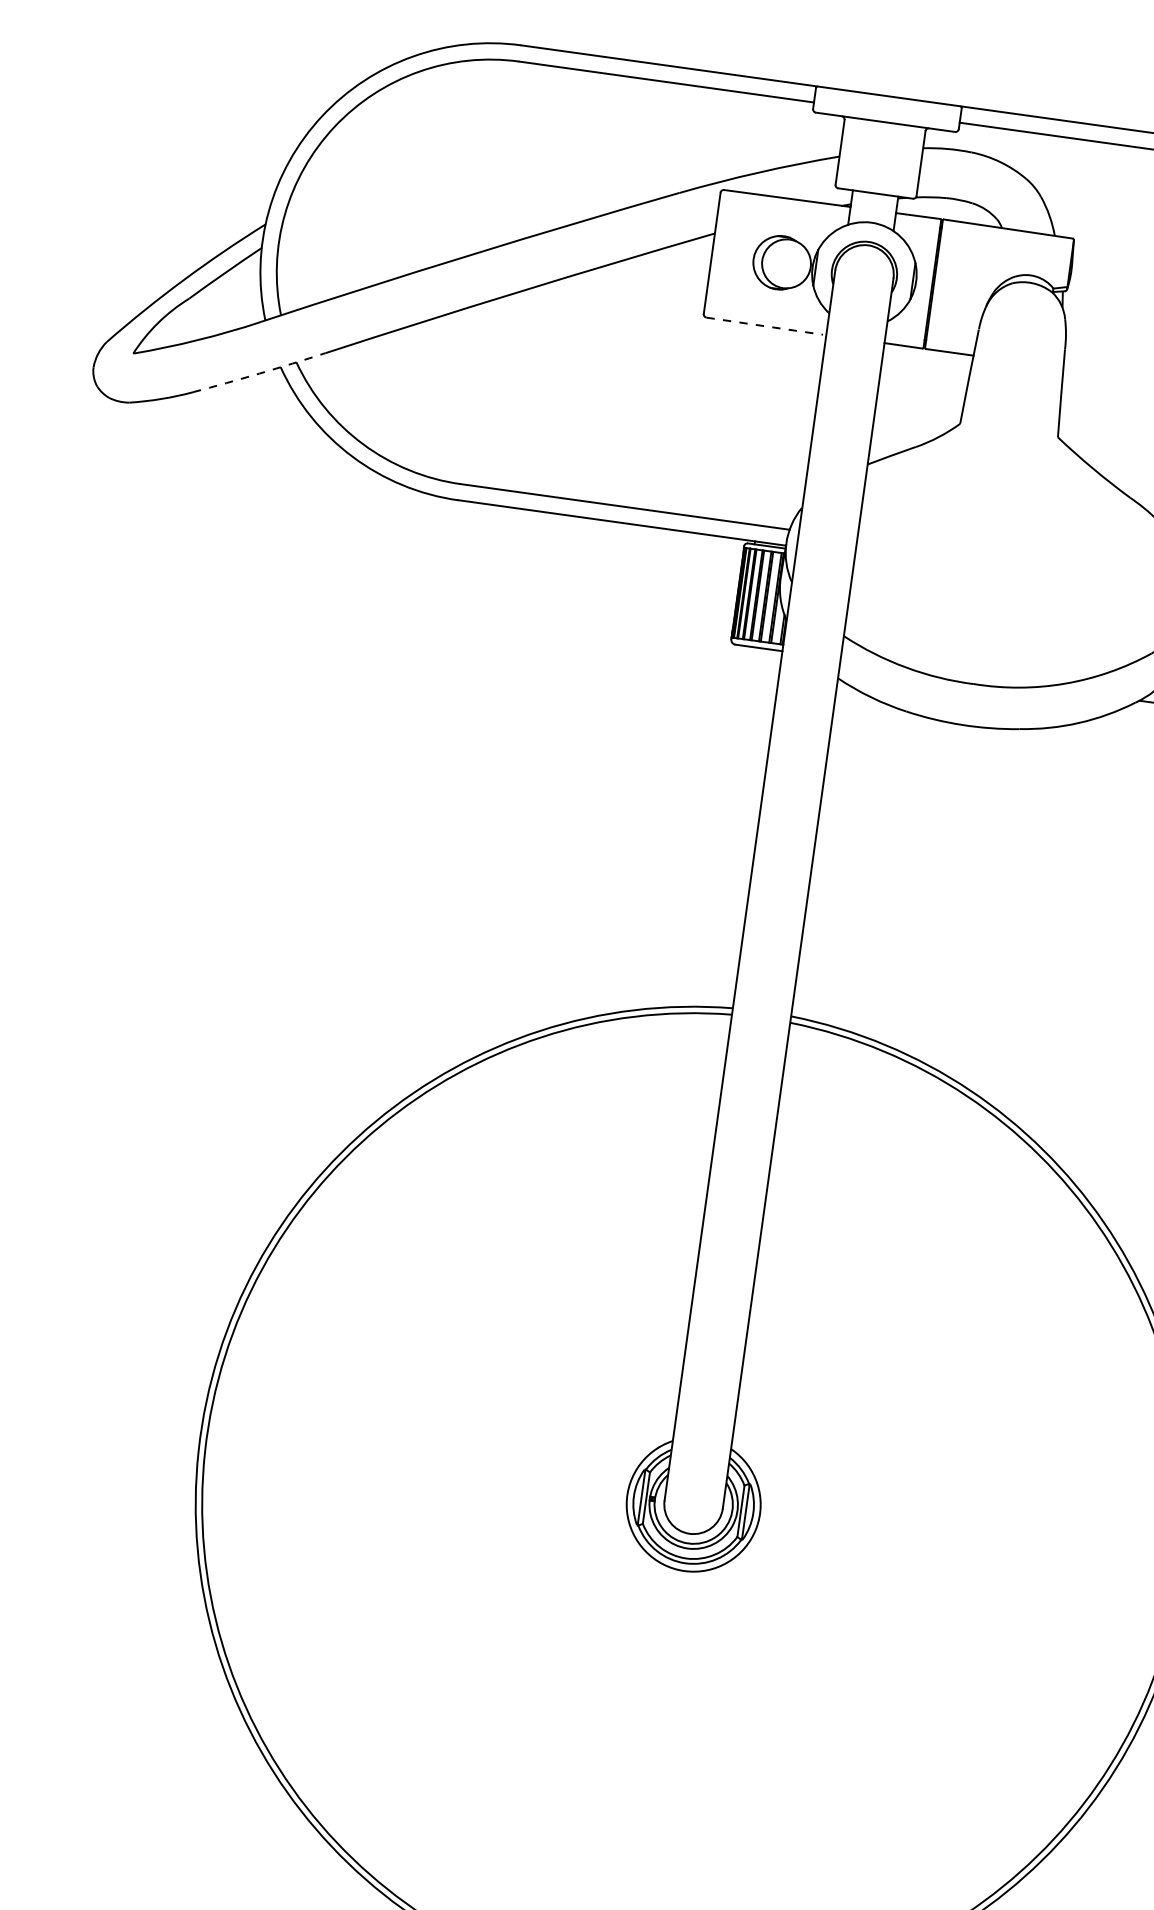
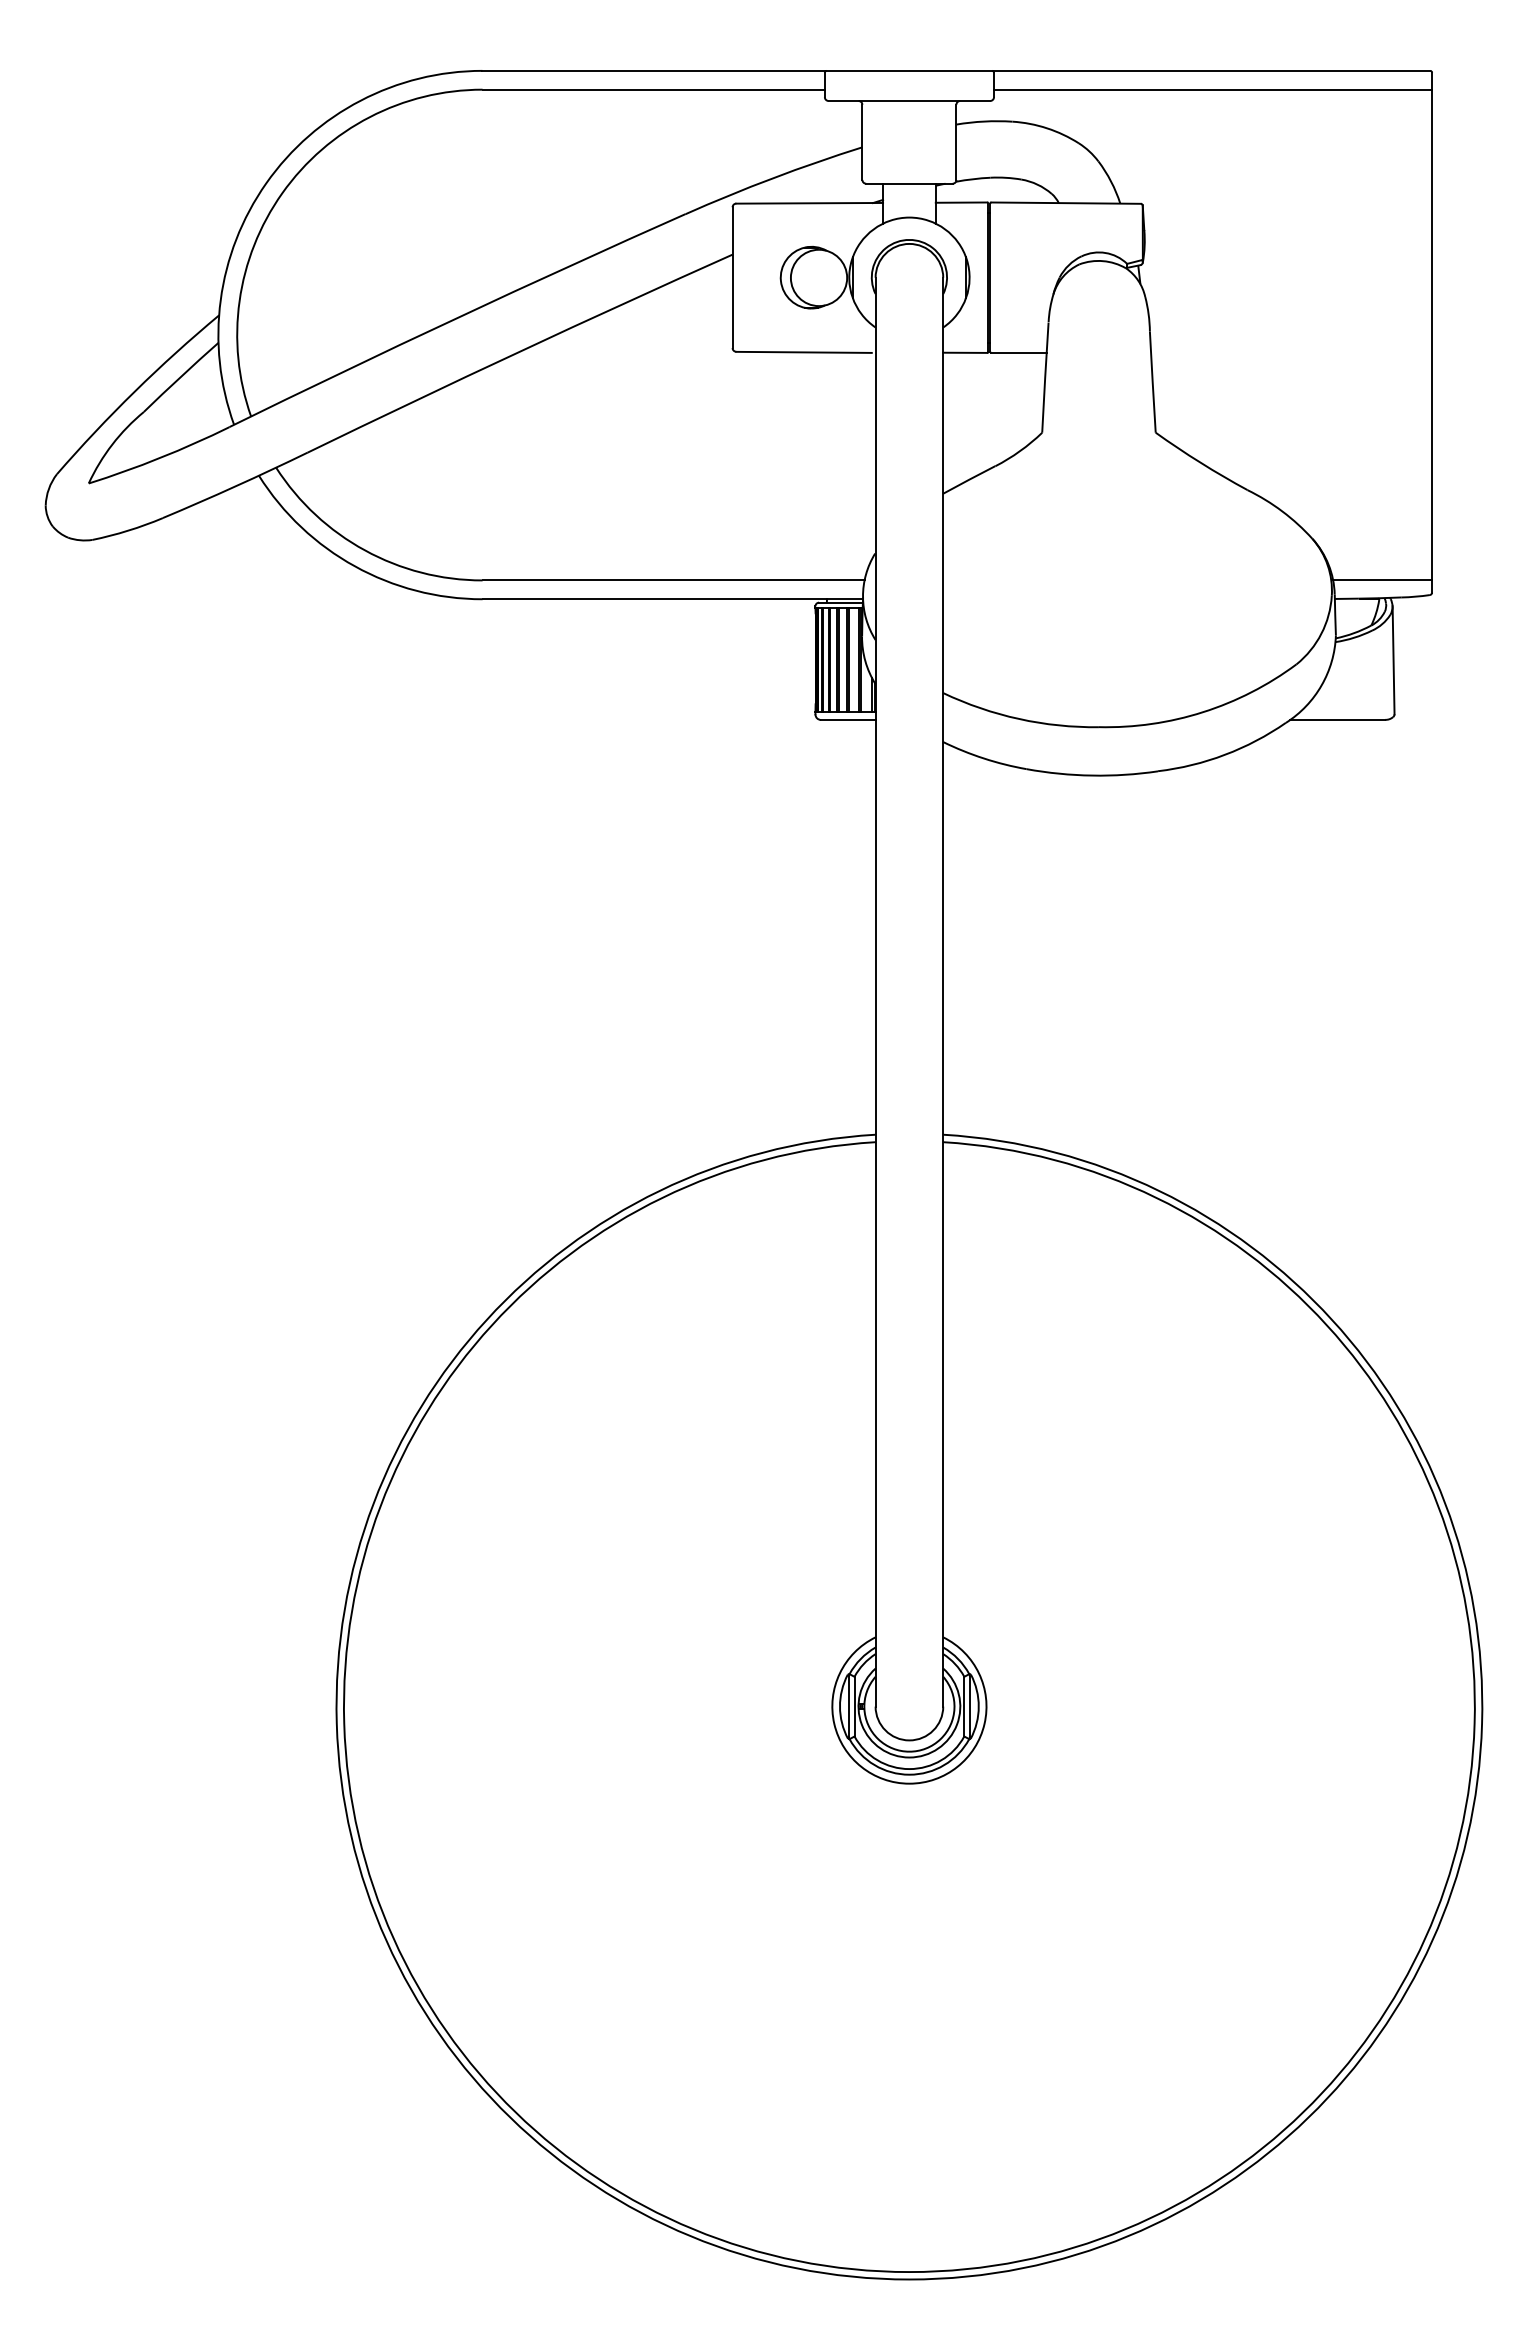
line: (765, 326) -> (804, 352), dashed -> solid
arc: (259, 373) -> (235, 486), dashed -> solid

